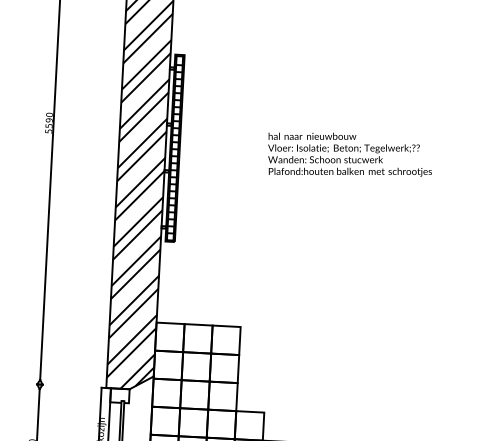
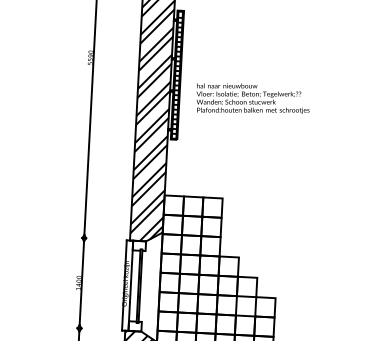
text: (349, 154) -> (252, 98), moved

